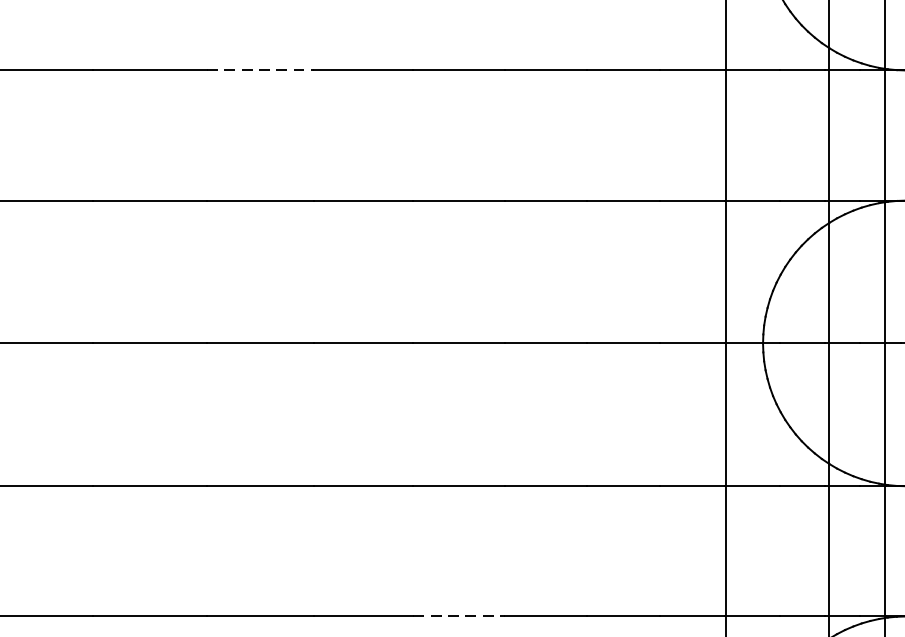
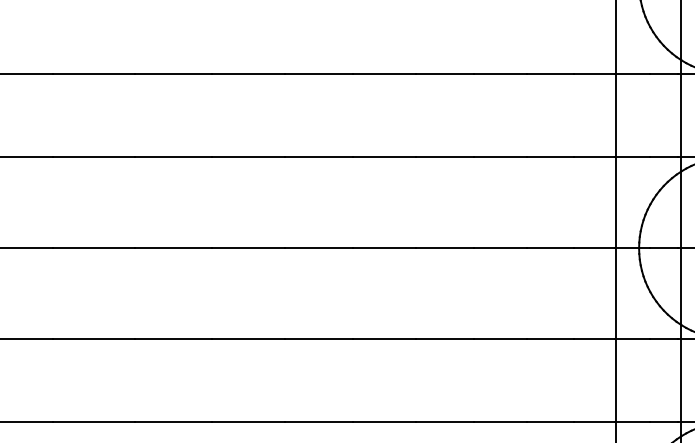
line: (261, 70) -> (319, 74), dashed -> solid
line: (459, 617) -> (445, 422), dashed -> solid

